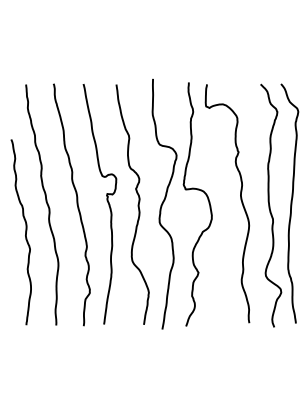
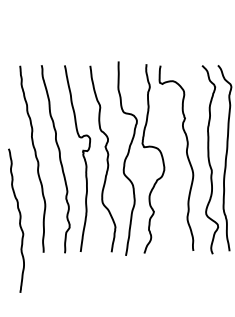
curve: (25, 232) -> (19, 220), moved

